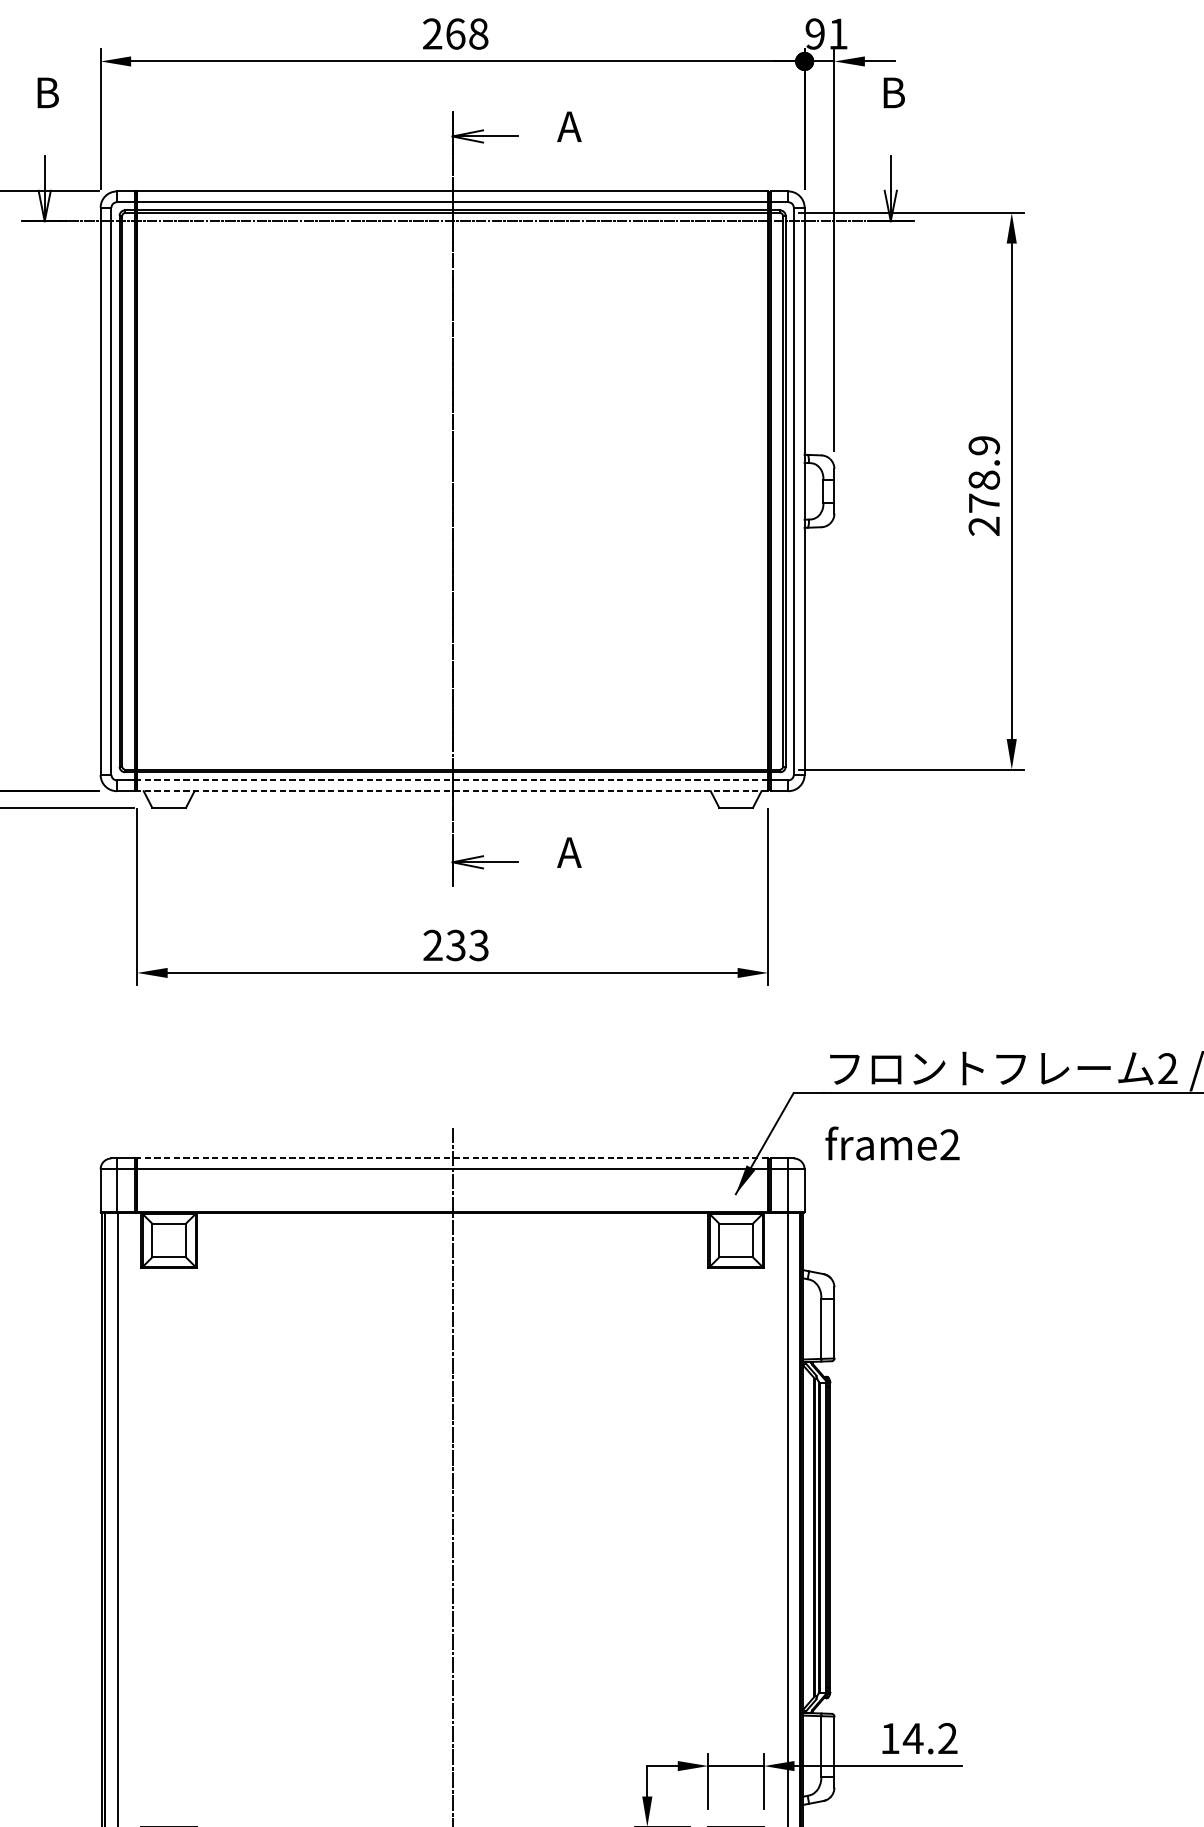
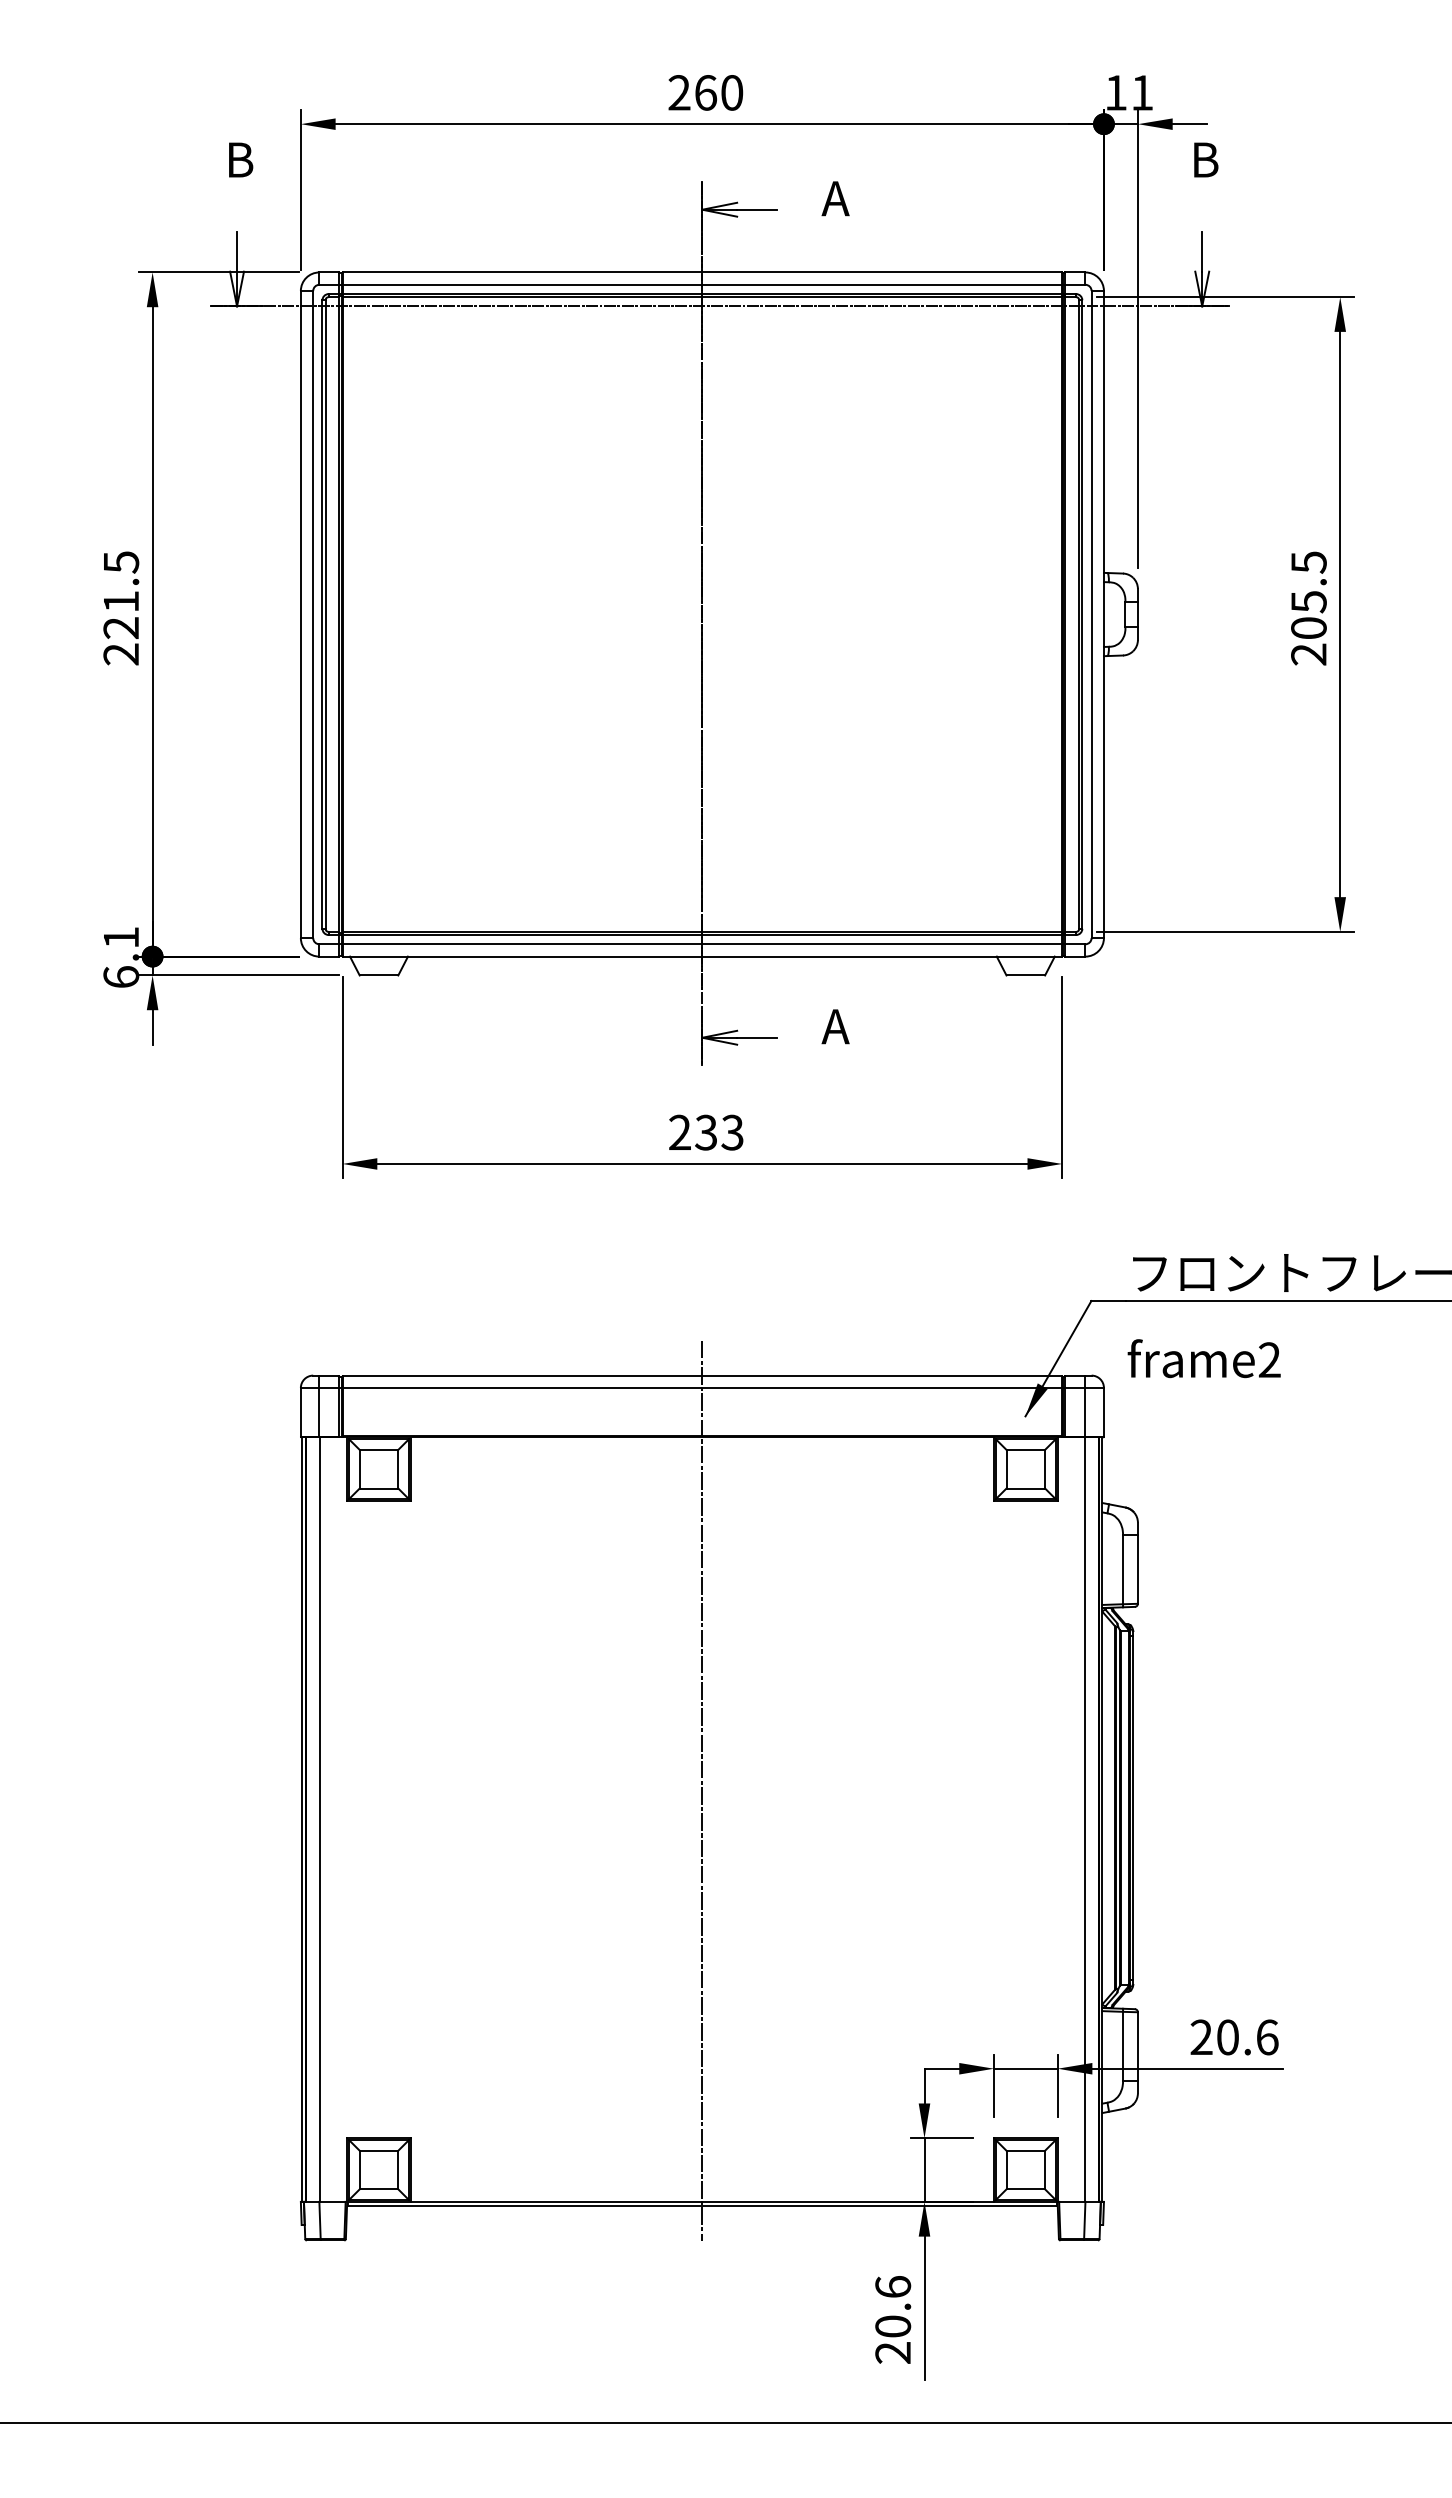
text: (479, 33) -> (732, 92), 268 -> 260
text: (814, 33) -> (1115, 92), 91 -> 11
text: (983, 473) -> (1308, 594), 278.9 -> 205.5
line: (452, 780) -> (702, 944), dashed -> solid
line: (452, 791) -> (702, 956), dashed -> solid
line: (452, 1158) -> (702, 1375), dashed -> solid
text: (919, 1738) -> (1234, 2037), 14.2 -> 20.6

